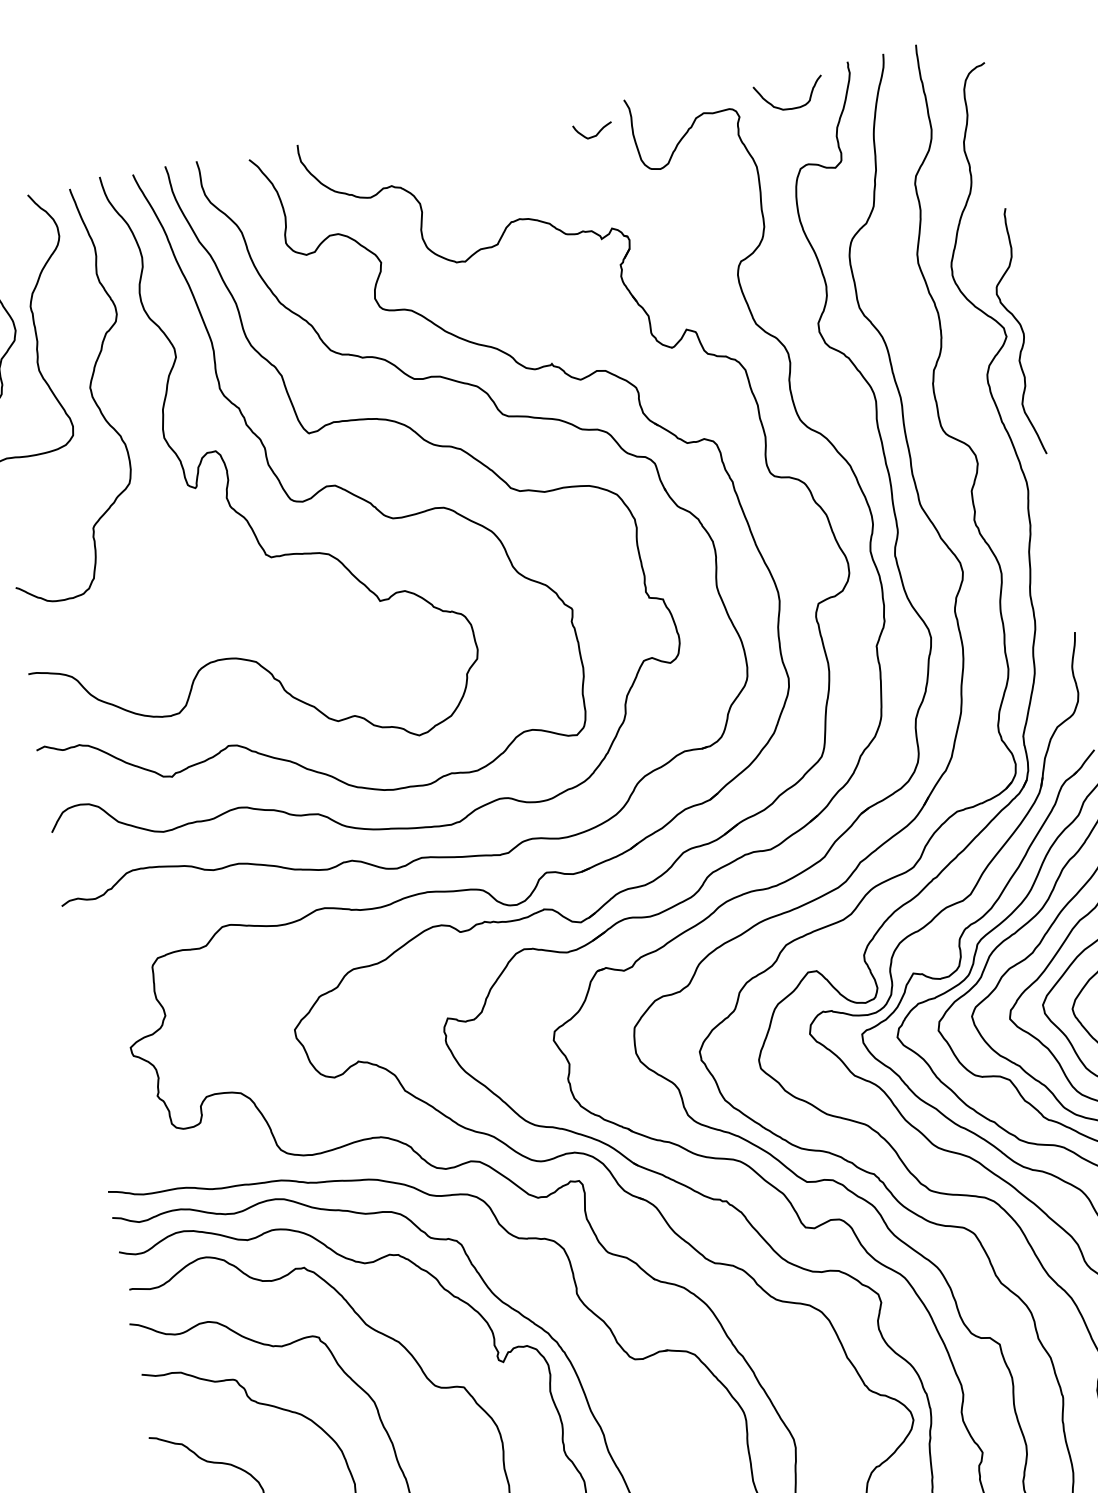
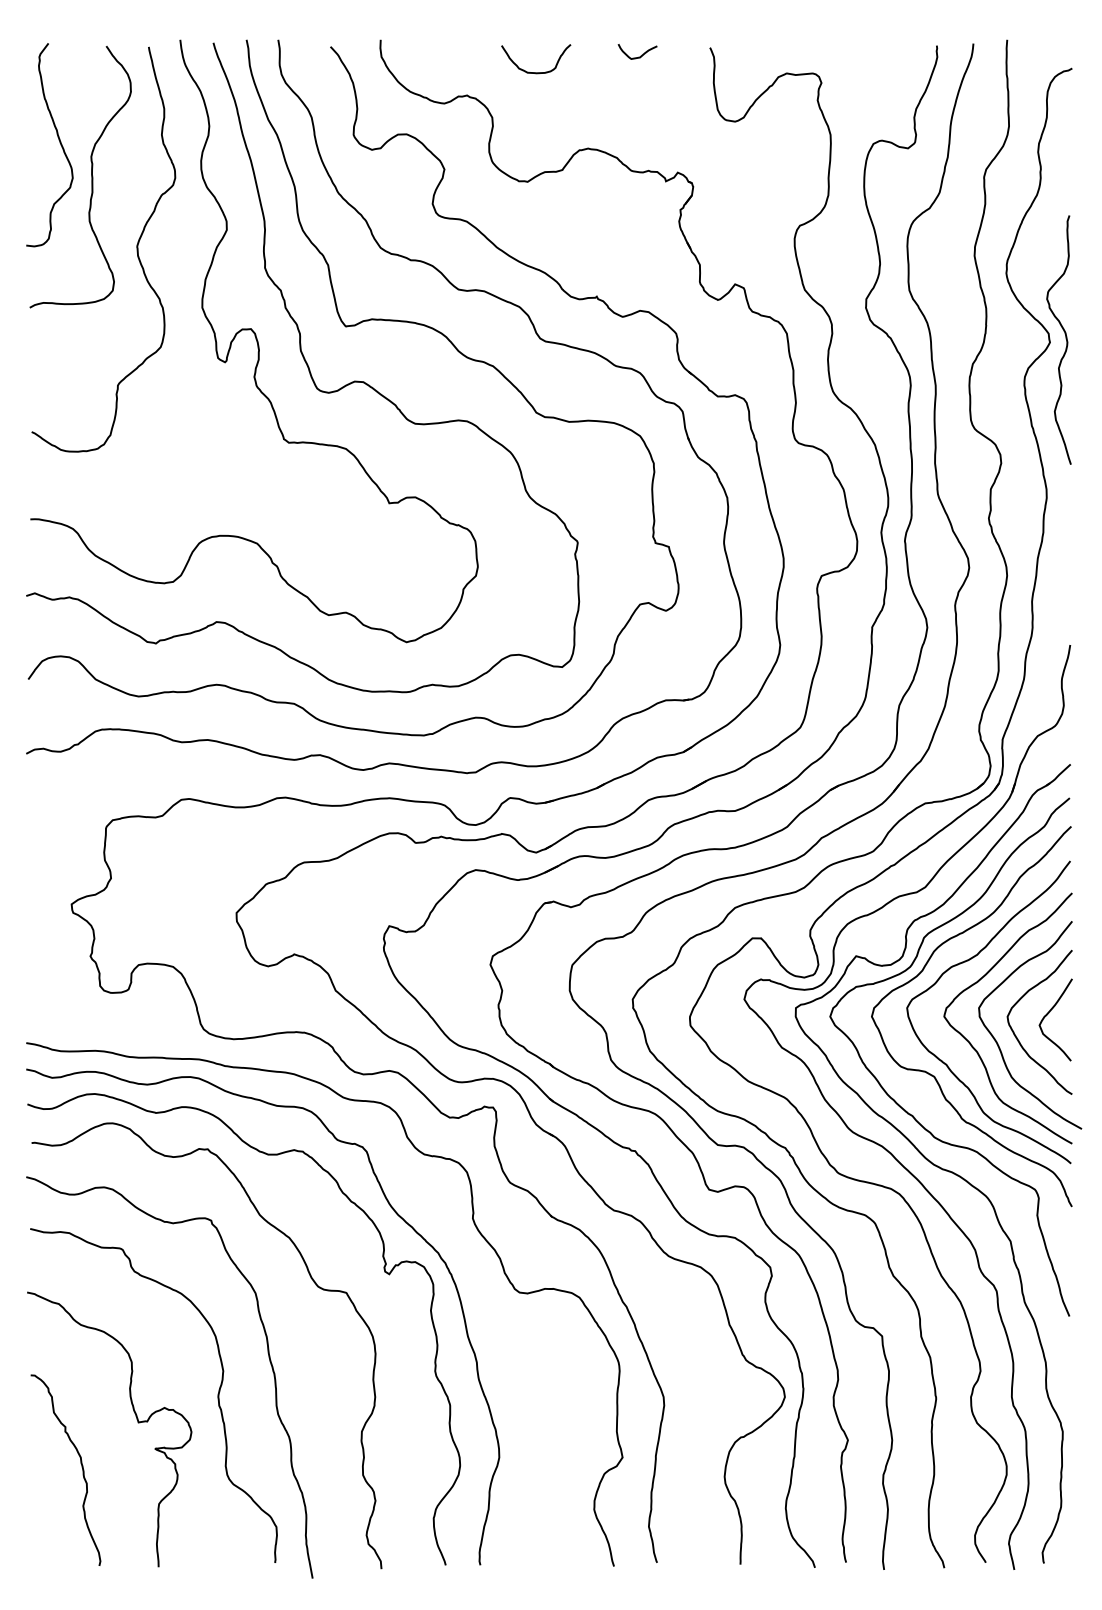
curve: (791, 108) -> (536, 72), moved
curve: (597, 132) -> (641, 54), moved

